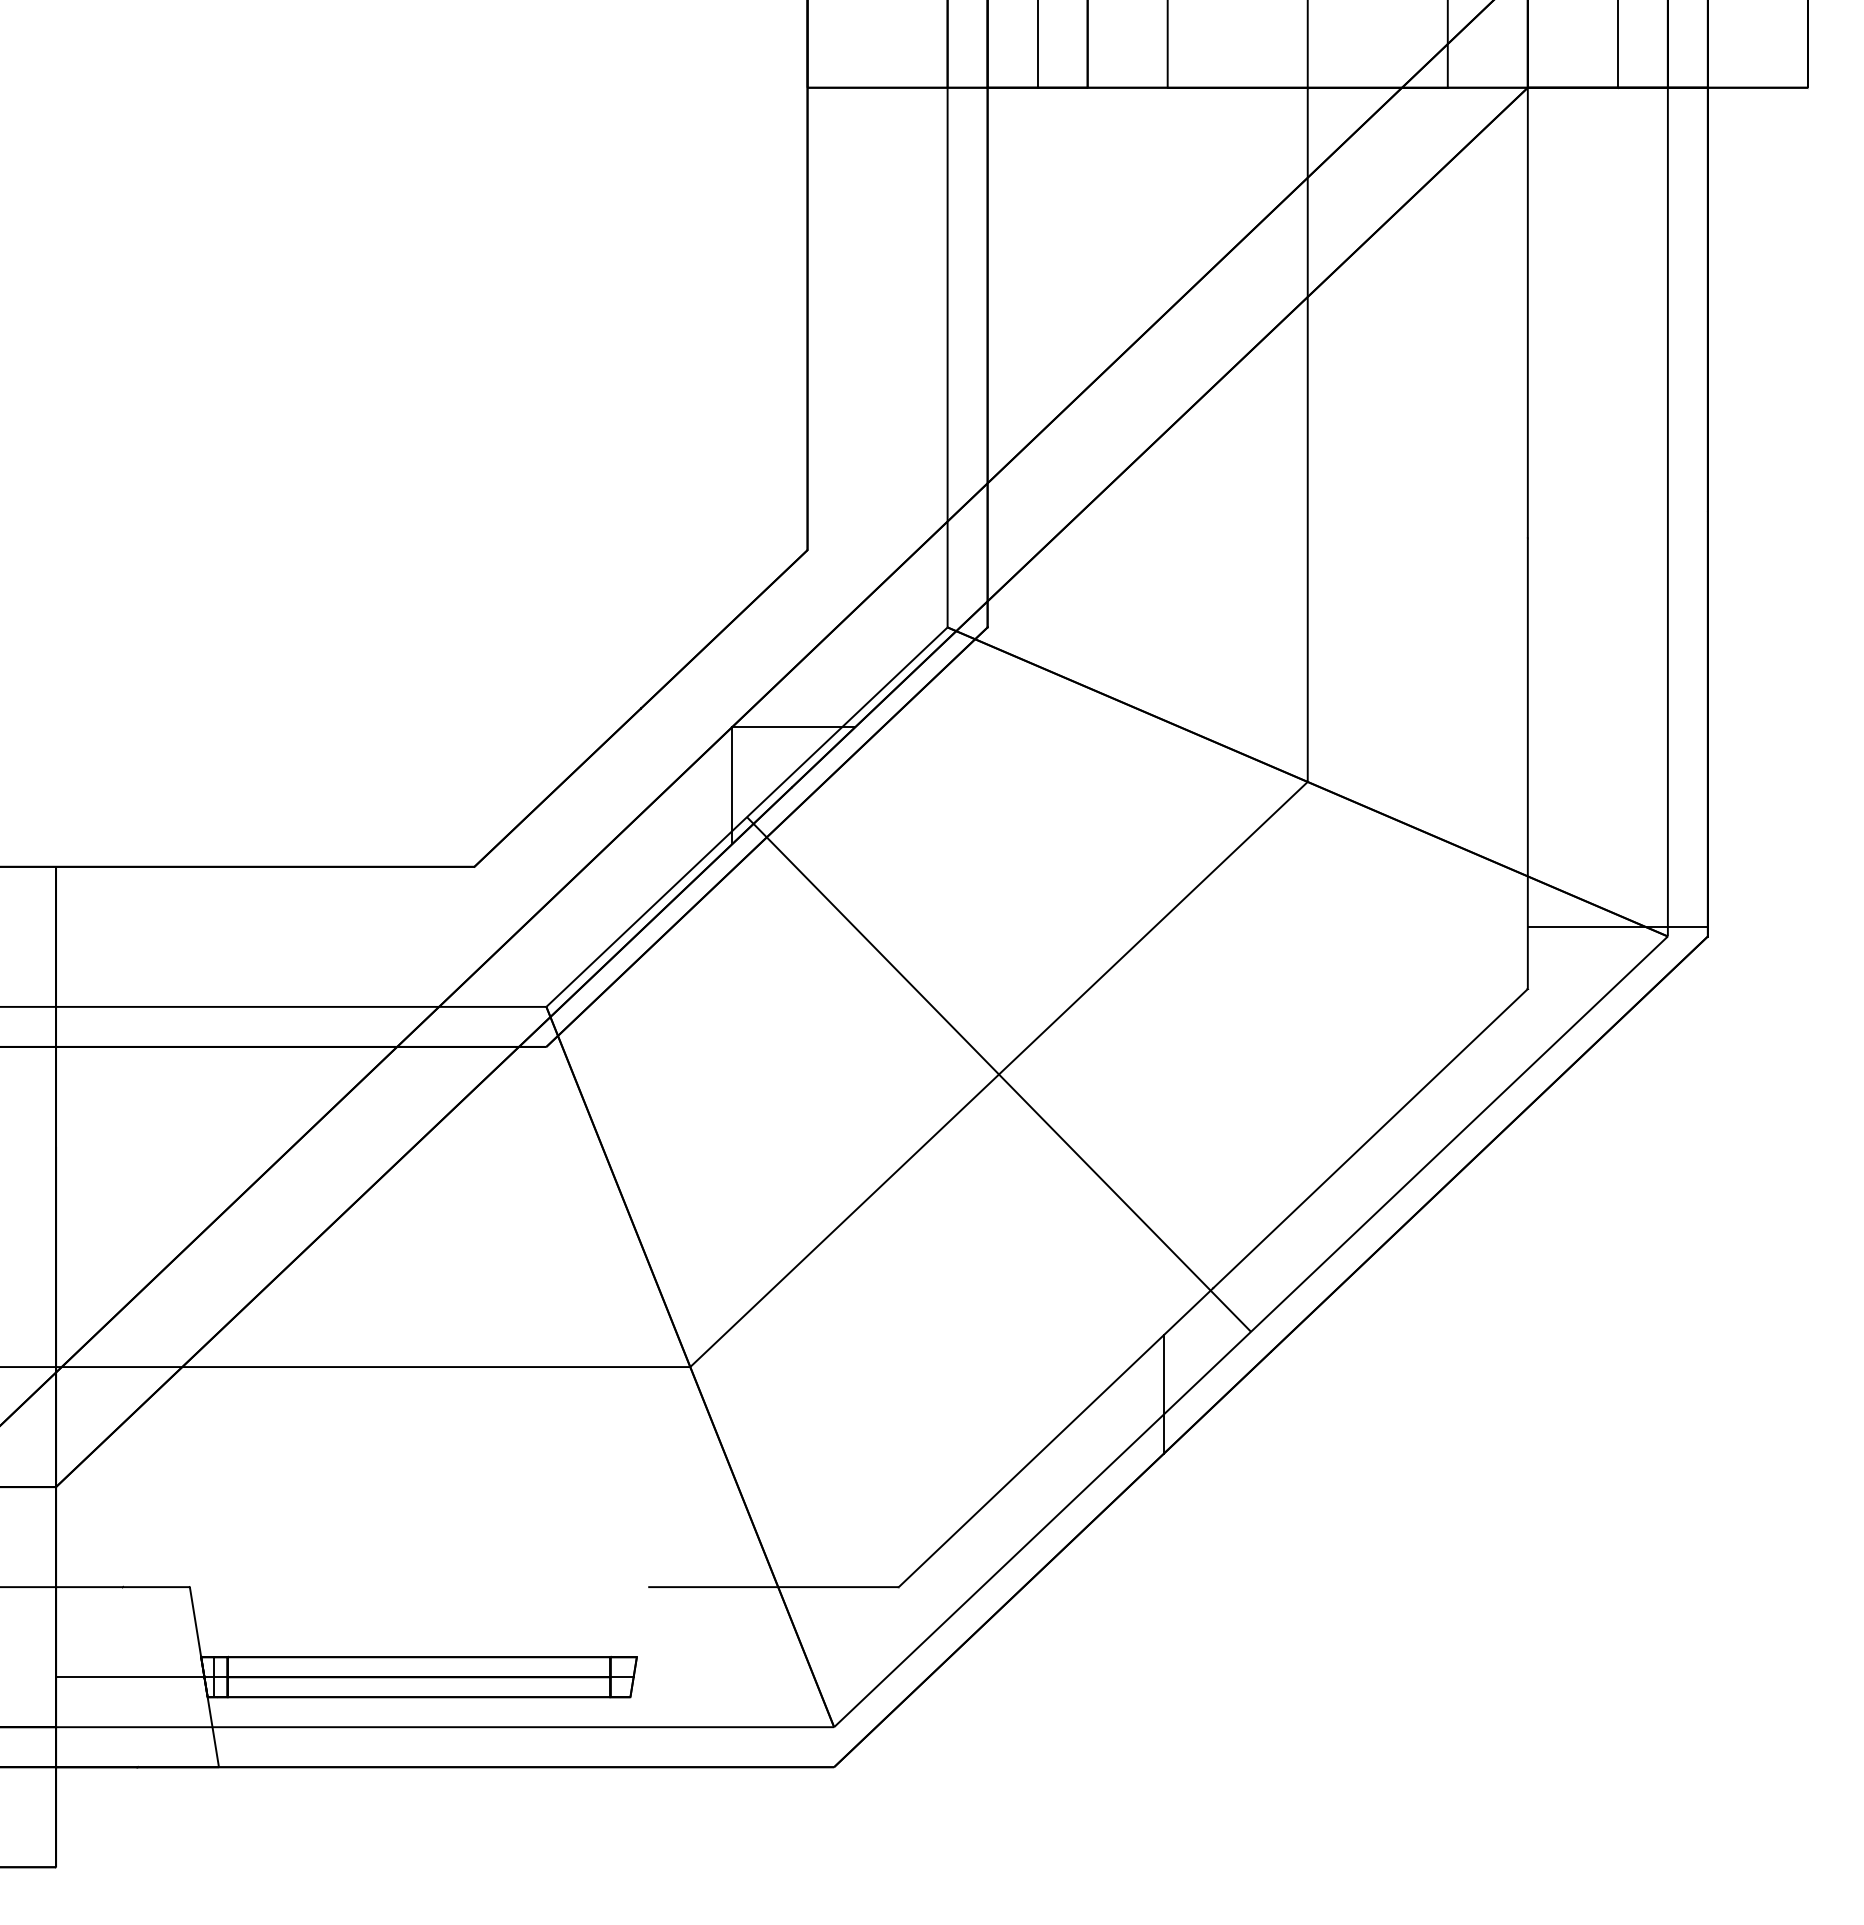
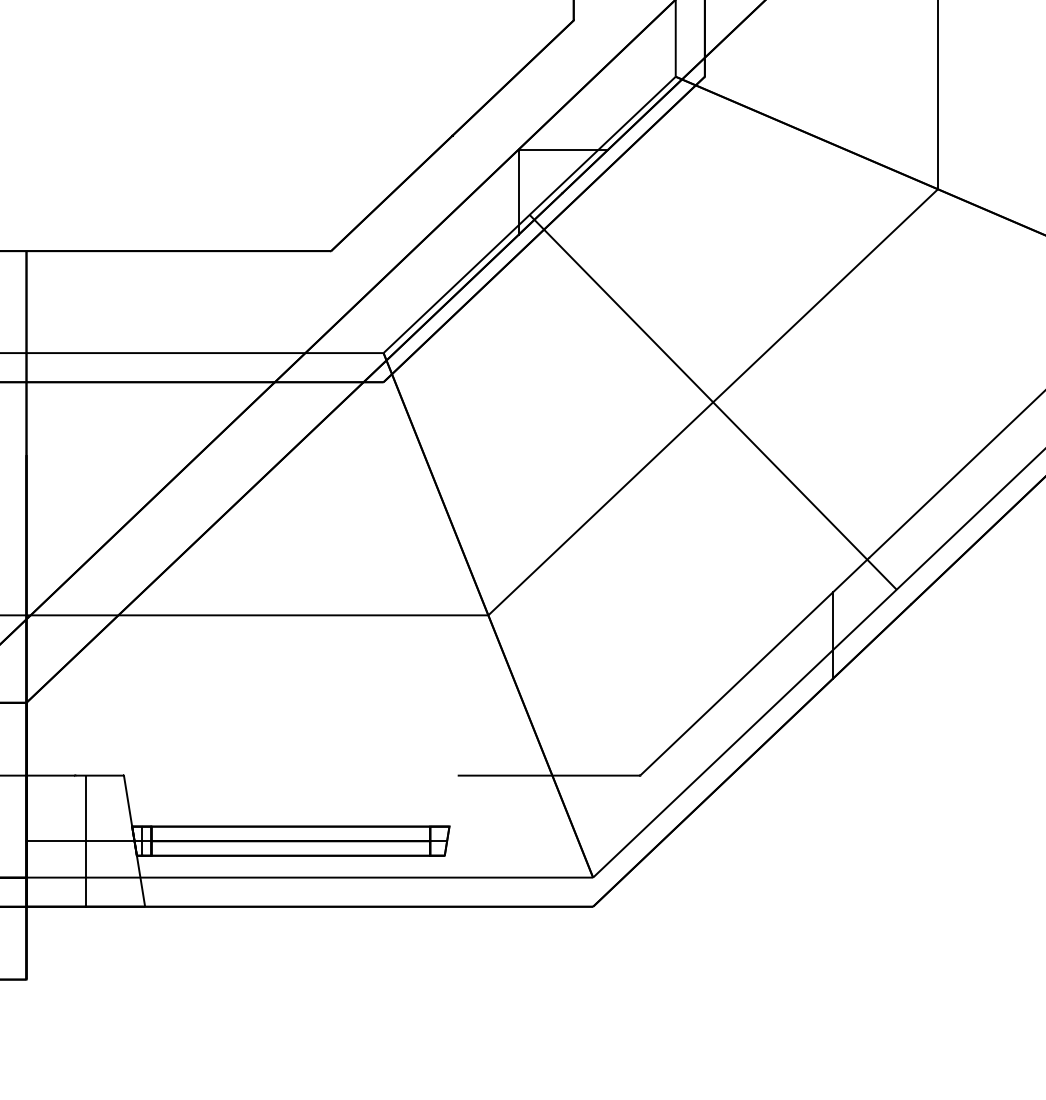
line: (137, 1677) -> (85, 841), added

